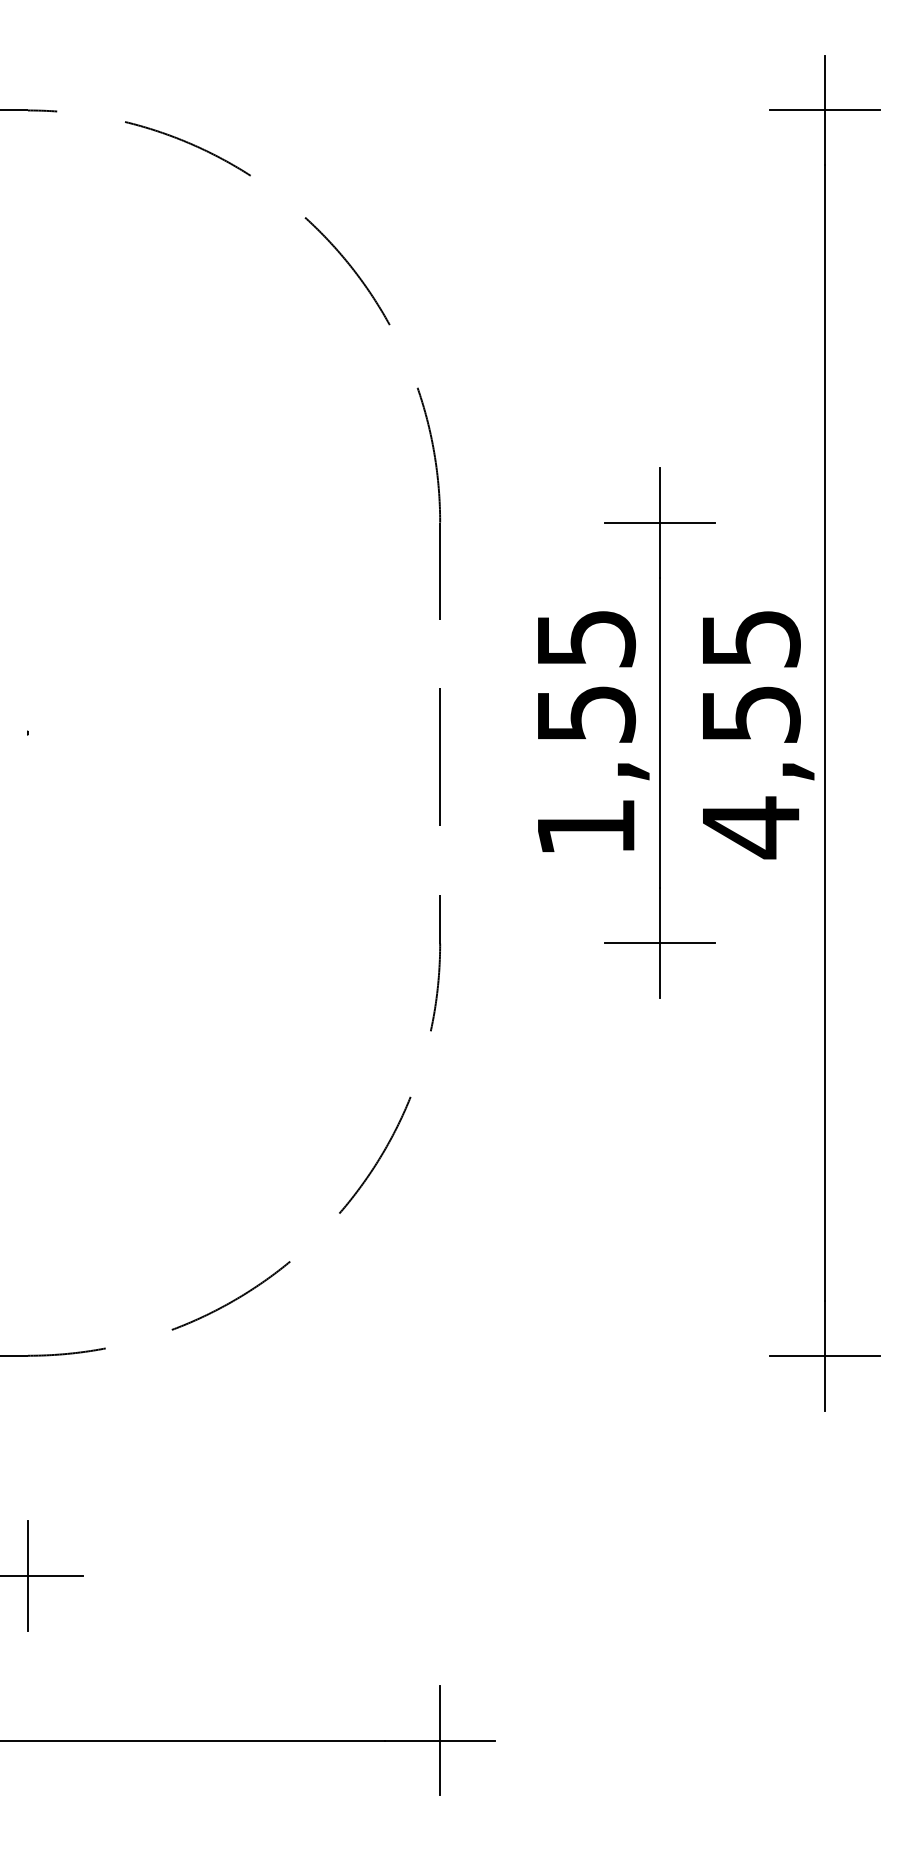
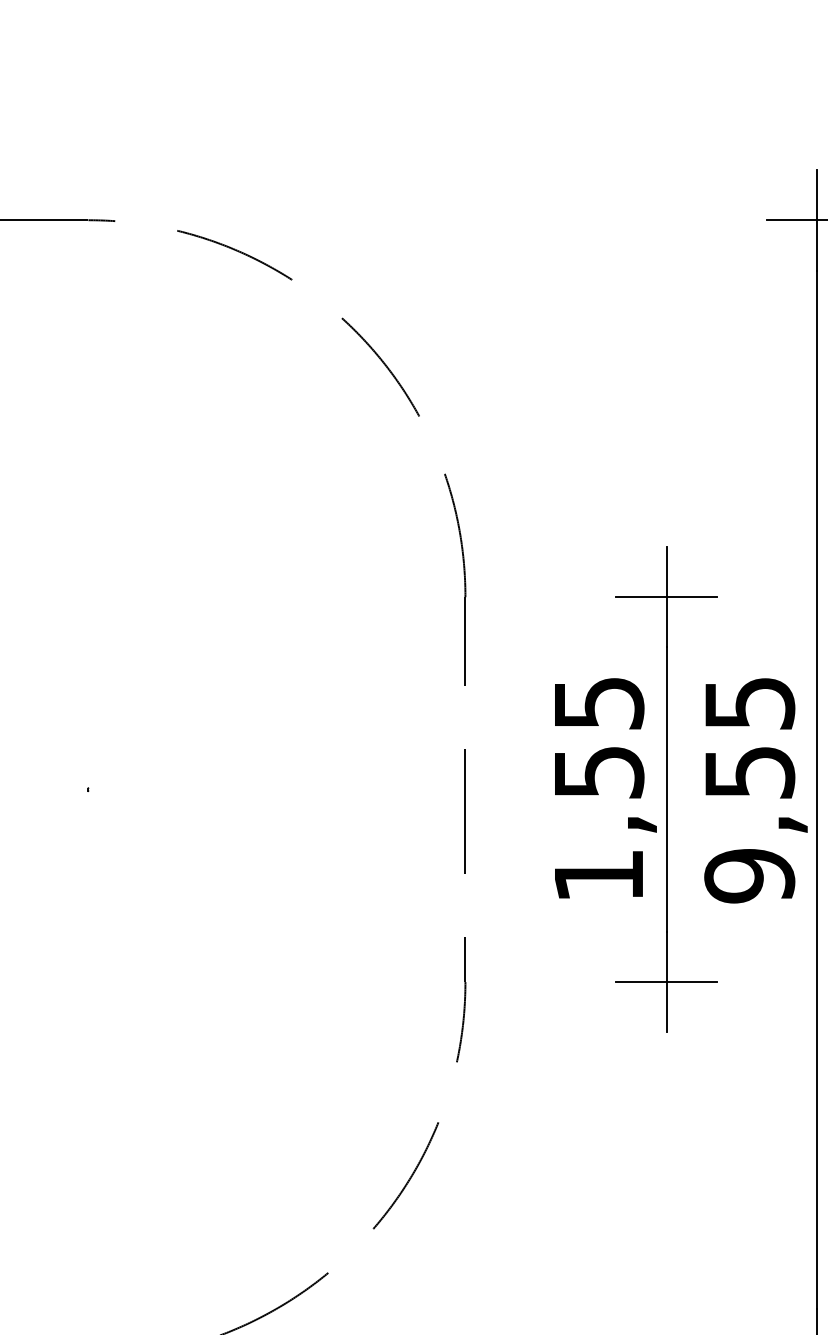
text: (750, 827) -> (749, 875), 4,55 -> 9,55

